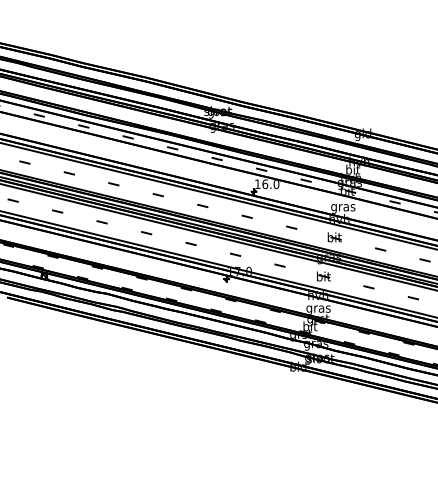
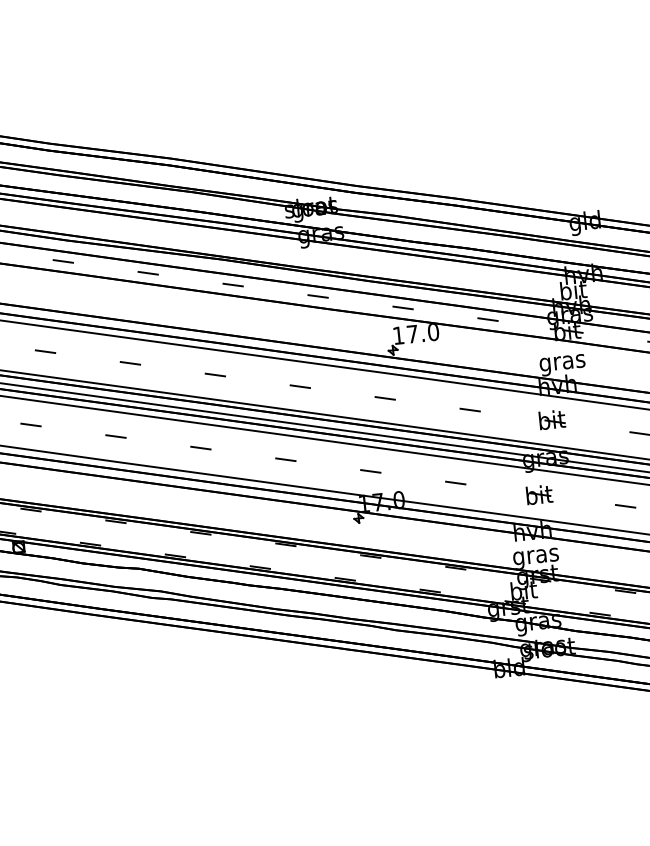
text: (265, 184) -> (413, 334), 16.0 -> 17.0

